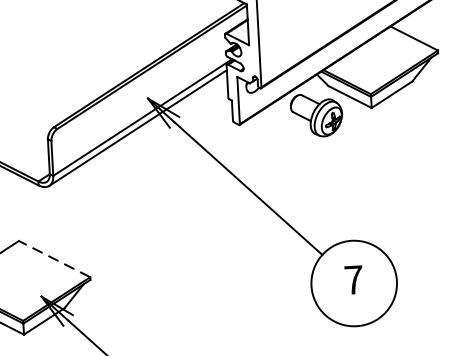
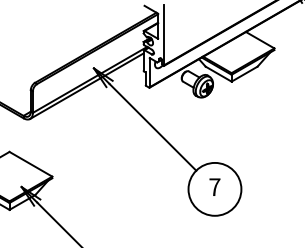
line: (53, 259) -> (30, 164), dashed -> solid

